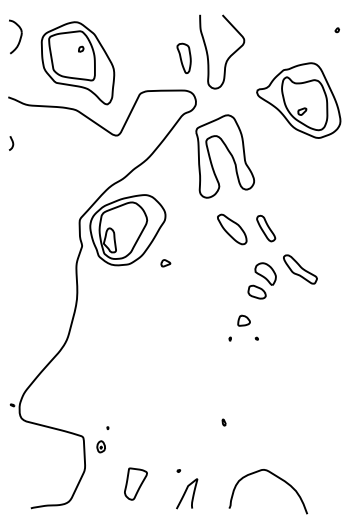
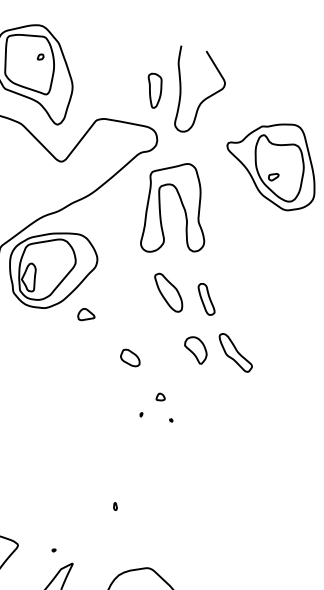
part: (165, 263) -> (86, 315), size x1.6
part: (256, 291) -> (130, 357), moved
part: (243, 320) -> (160, 396), size x0.6

